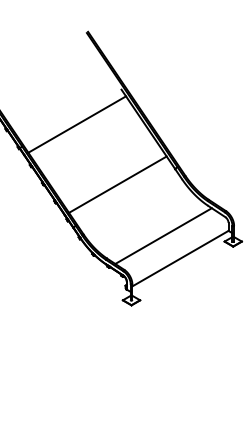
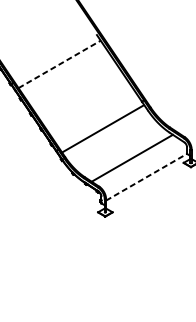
line: (77, 124) -> (59, 64), solid -> dashed
line: (117, 184) -> (101, 129), moved
line: (180, 258) -> (146, 177), solid -> dashed

